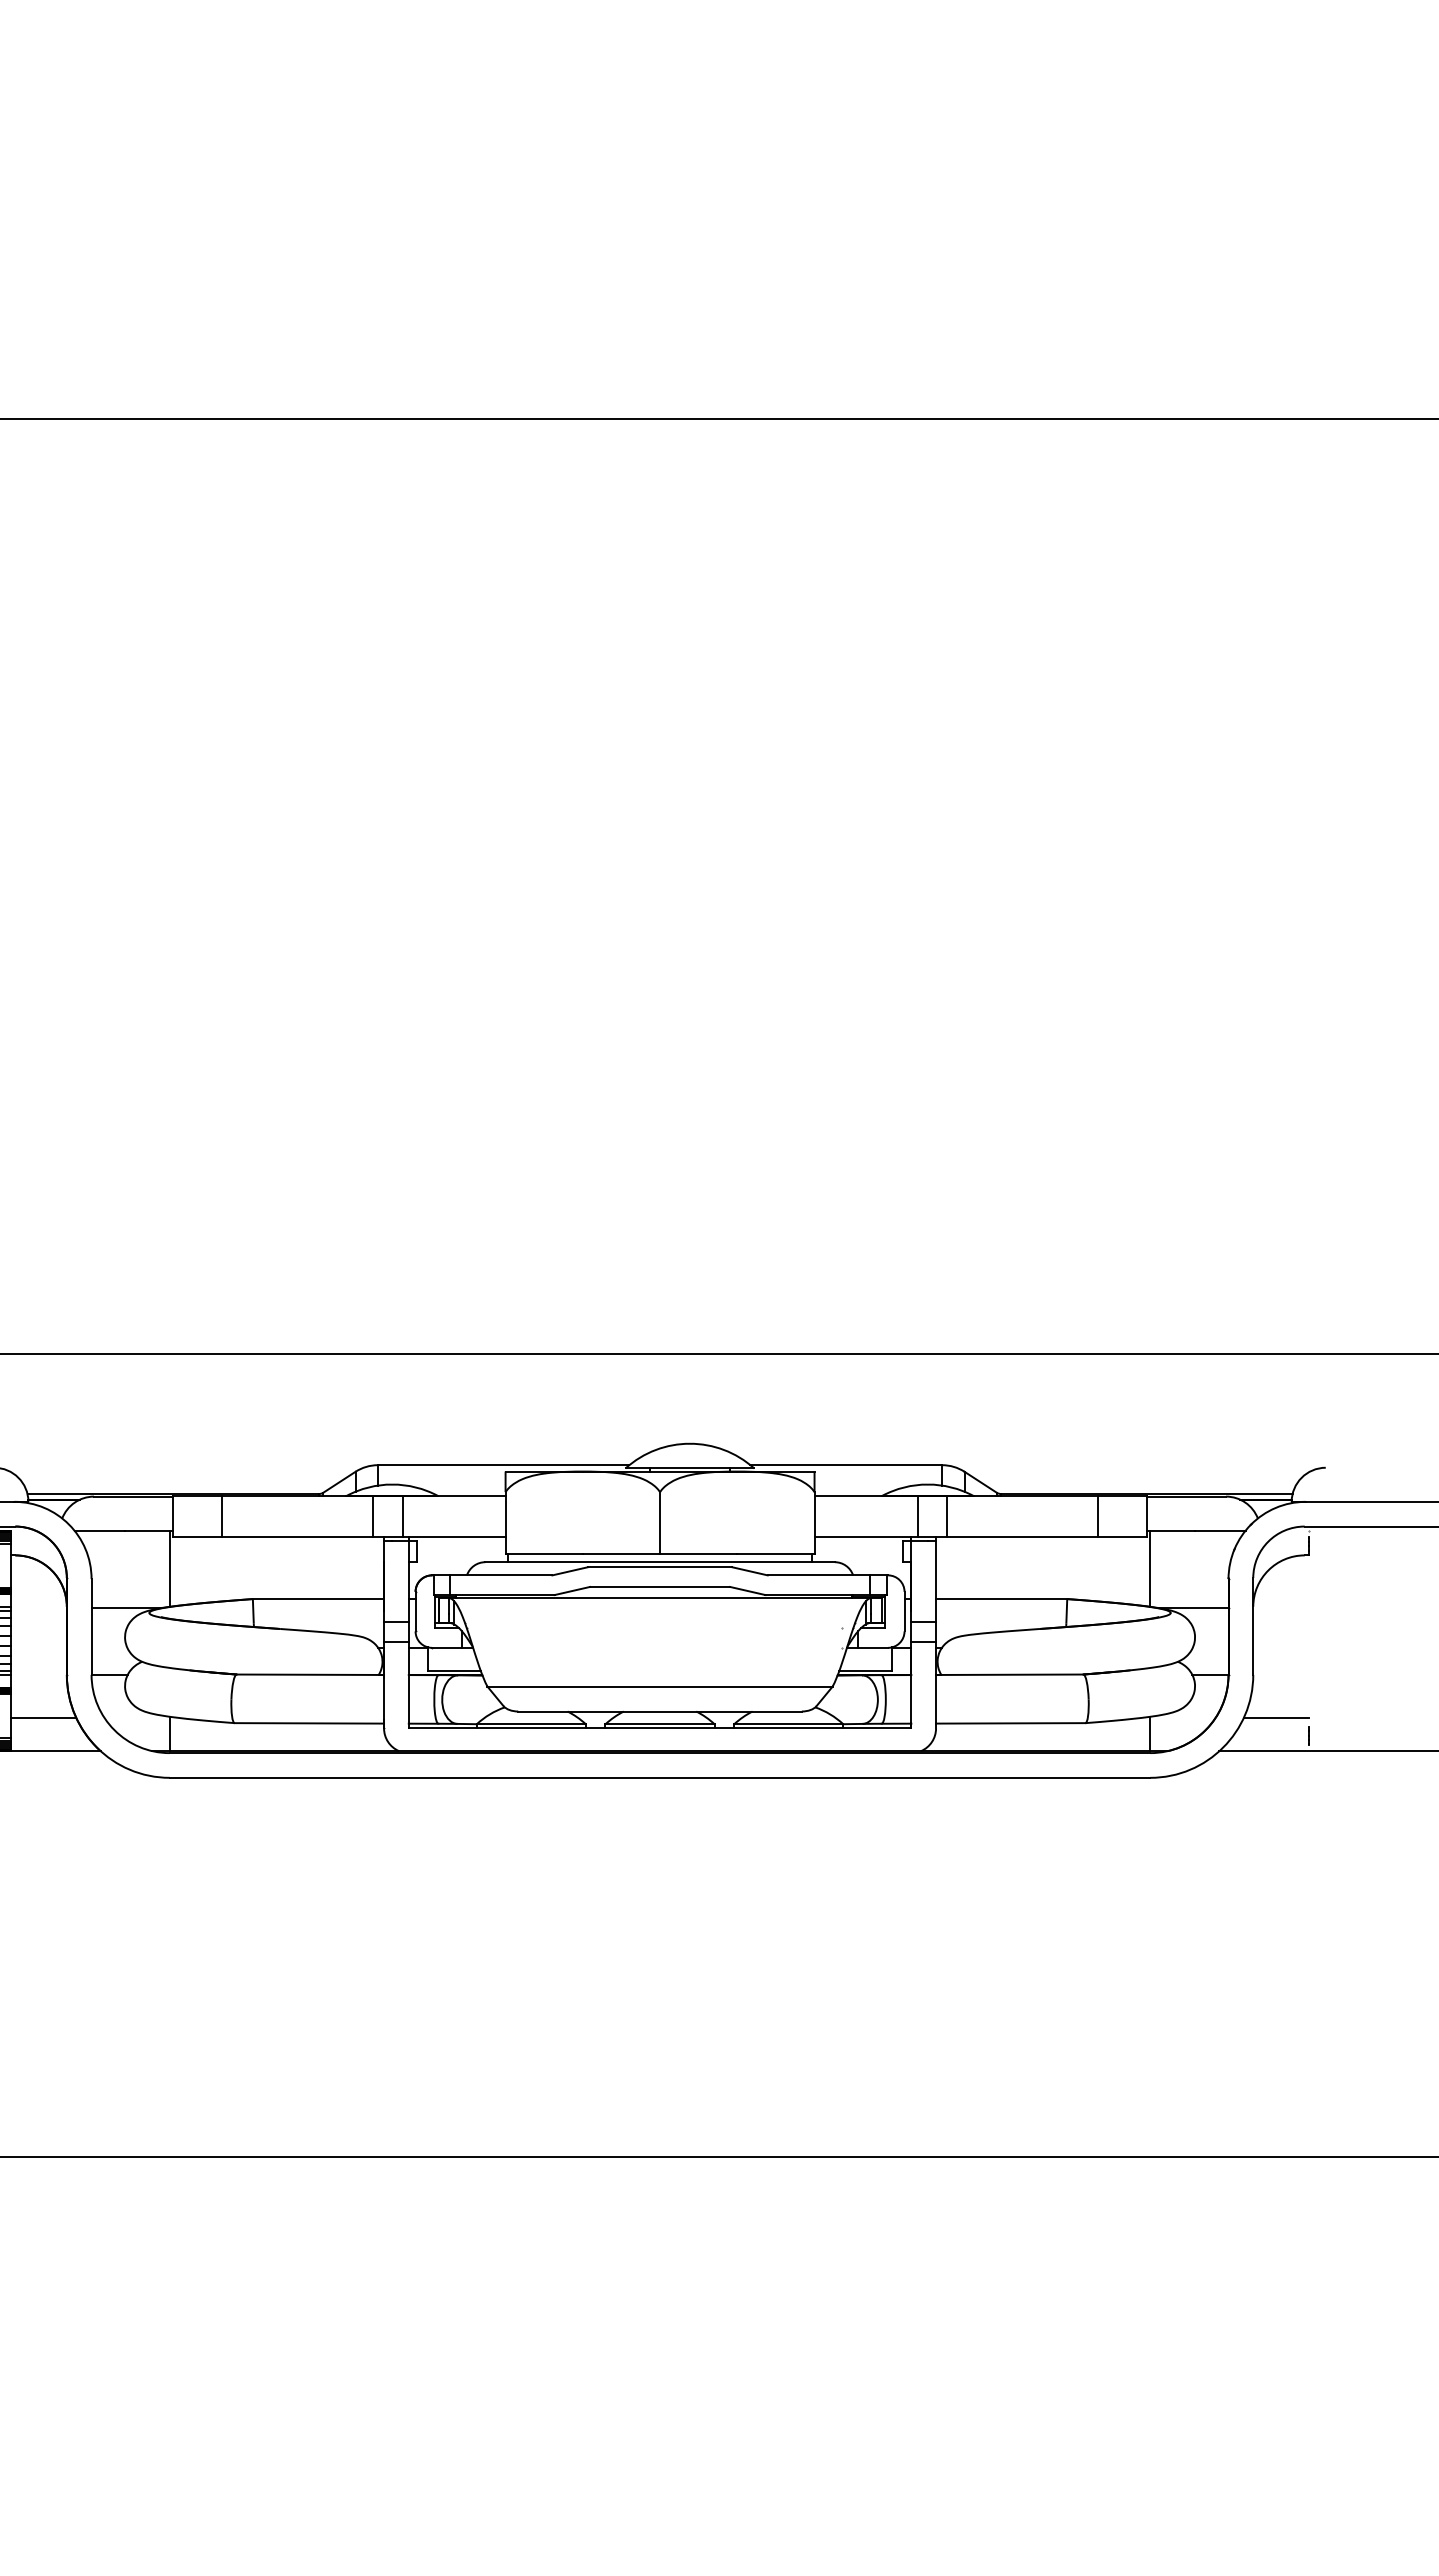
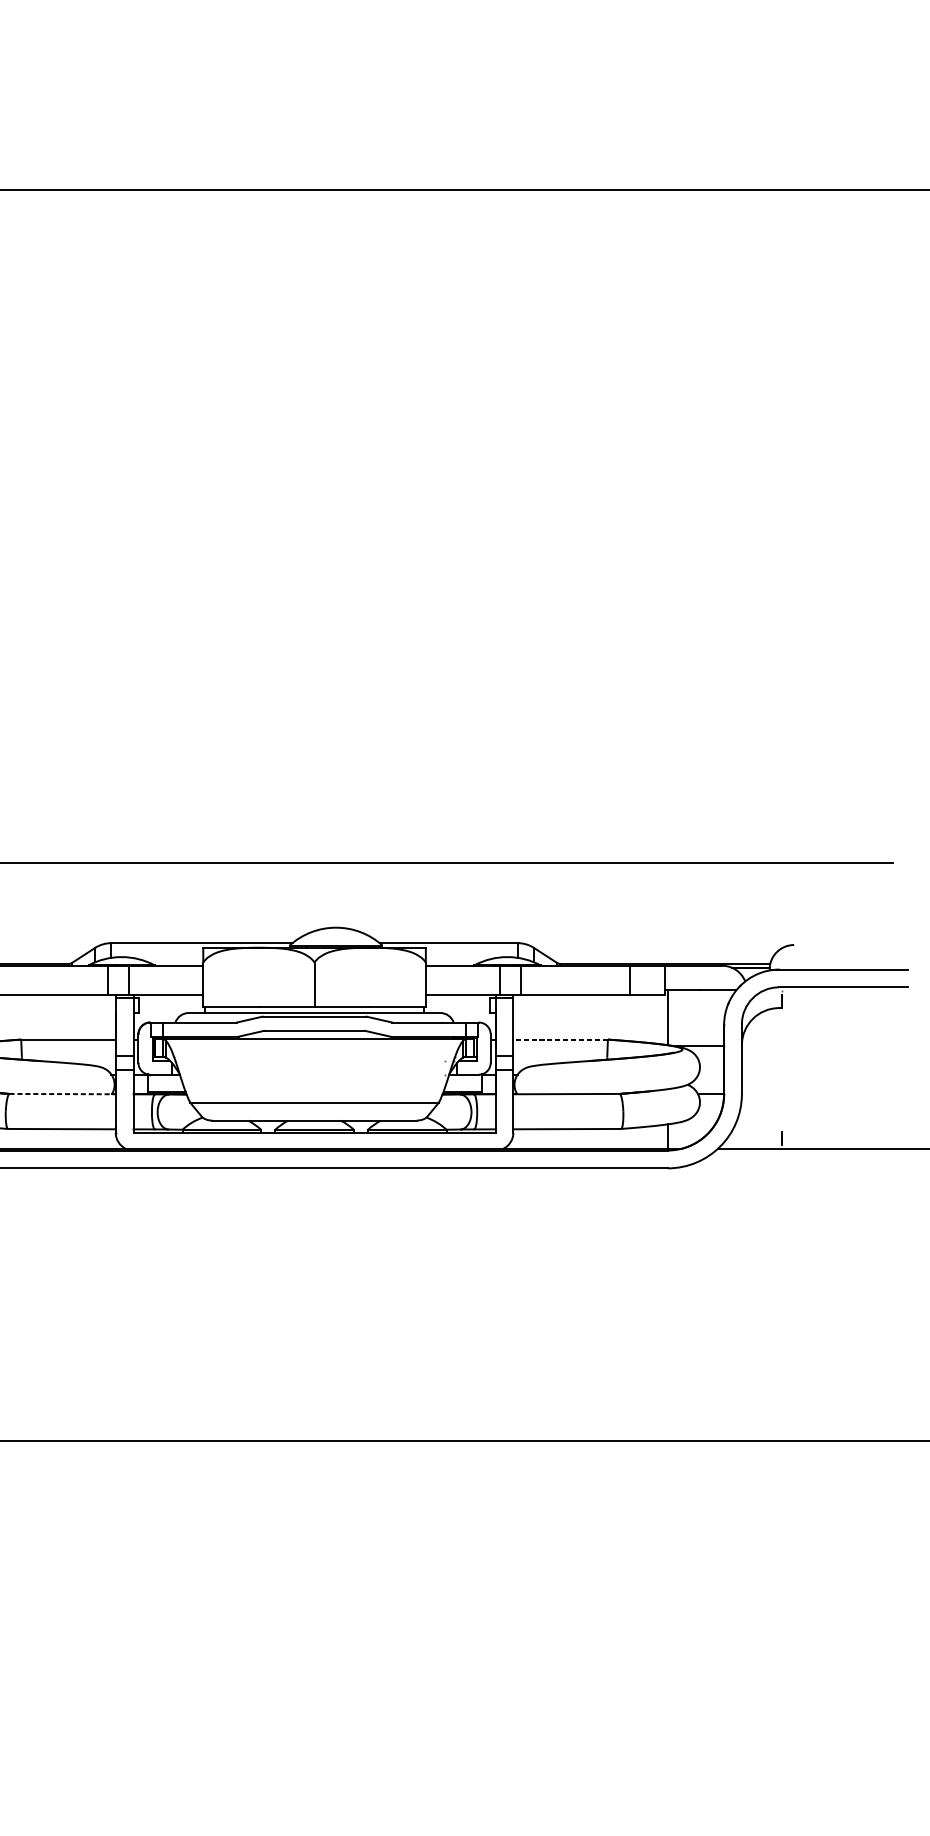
line: (1001, 1599) -> (560, 1039), solid -> dashed
line: (310, 1674) -> (62, 1093), solid -> dashed
line: (1275, 1717) -> (757, 1124), removed

